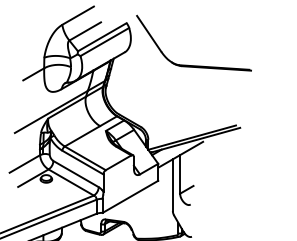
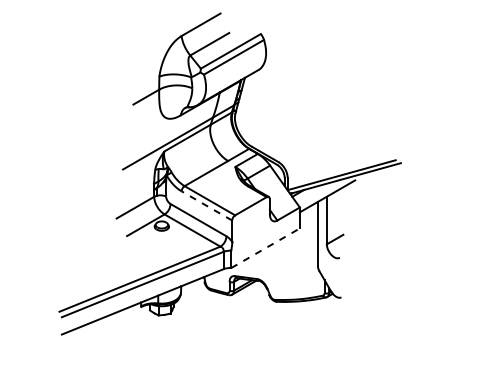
part: (190, 64) -> (339, 85), removed
line: (82, 162) -> (206, 205), solid -> dashed
line: (130, 197) -> (265, 248), solid -> dashed

